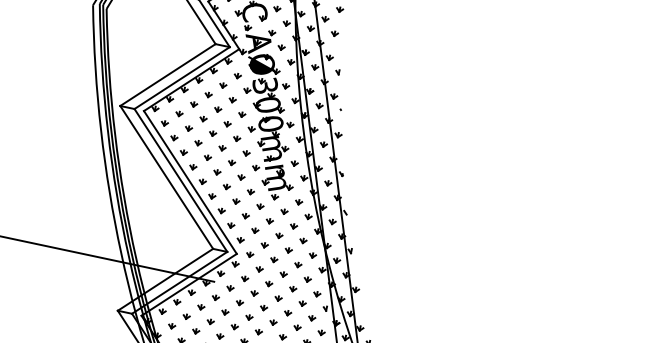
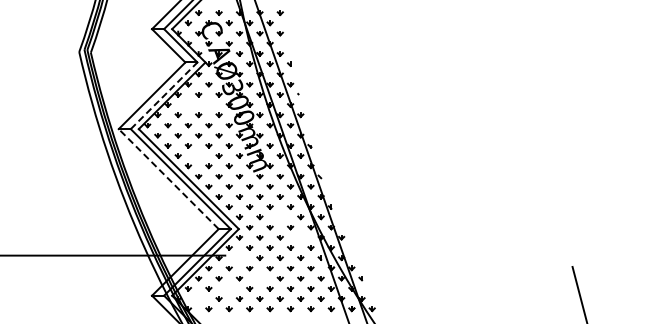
line: (182, 77) -> (164, 95), solid -> dashed
part: (208, 94) -> (188, 104), removed
part: (232, 99) -> (208, 104), removed
part: (207, 157) -> (198, 155), removed
line: (166, 177) -> (168, 179), solid -> dashed
part: (287, 250) -> (279, 217), removed
part: (307, 279) -> (300, 237), removed
part: (230, 288) -> (239, 258), removed
part: (248, 317) -> (259, 278), removed
part: (209, 321) -> (228, 288), removed
part: (171, 325) -> (198, 298), removed

